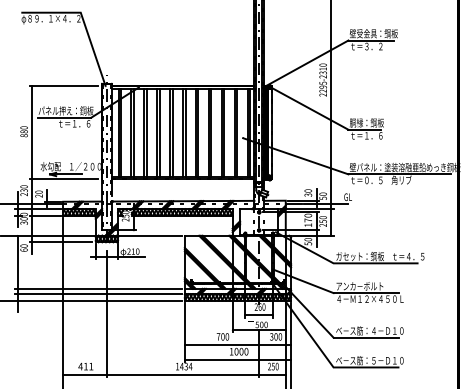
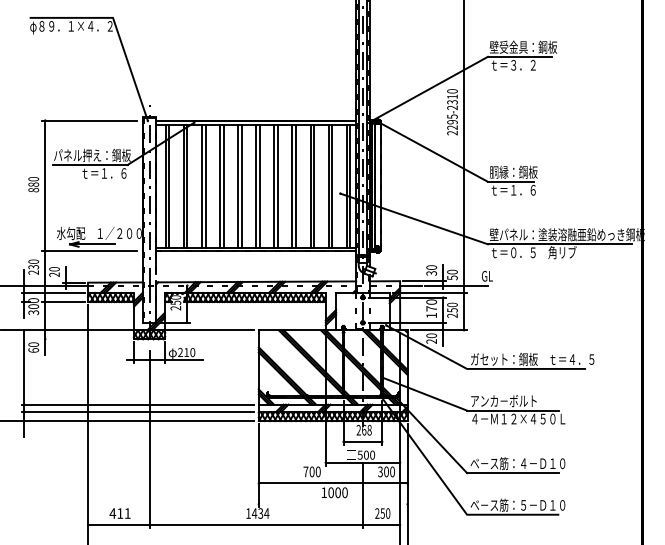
line: (61, 242) -> (85, 339), removed
text: (308, 243) -> (431, 341), 50 -> 20
text: (263, 307) -> (369, 430), 260 -> 268
line: (237, 360) -> (332, 504), removed

